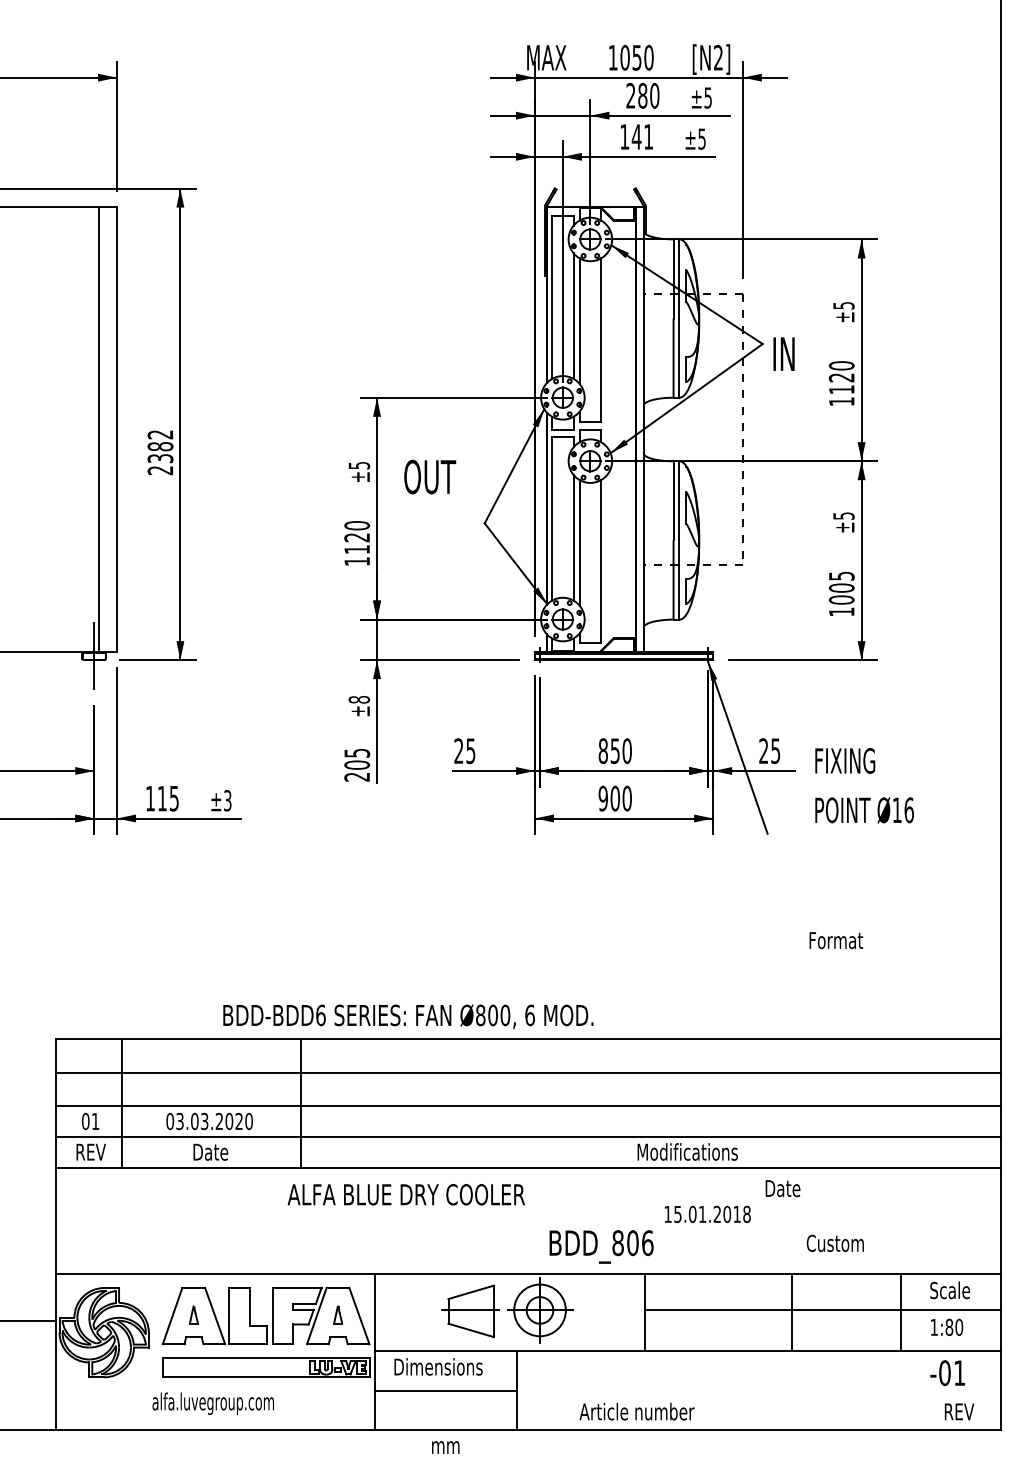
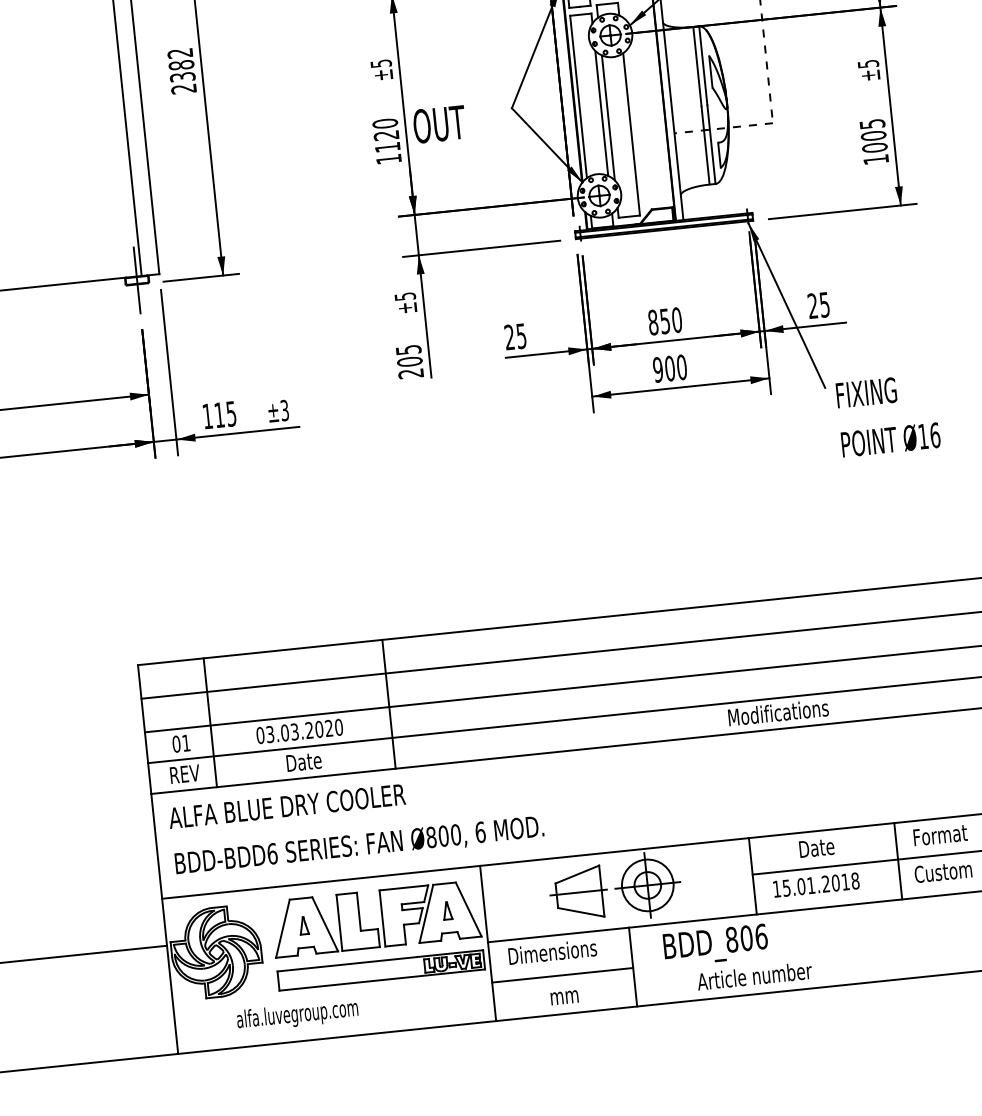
text: (430, 476) -> (439, 123), moved
text: (359, 699) -> (405, 296), ±8 -> ±5
text: (864, 785) -> (888, 415), moved
text: (836, 940) -> (940, 835), moved
text: (408, 1016) -> (359, 845), moved
text: (782, 1188) -> (816, 847), moved
text: (405, 1194) -> (286, 806), moved
text: (707, 1213) -> (816, 884), moved
text: (834, 1242) -> (942, 871), moved
text: (601, 1246) -> (715, 944), moved
text: (212, 1403) -> (296, 1015), moved
text: (445, 1447) -> (564, 997), moved

